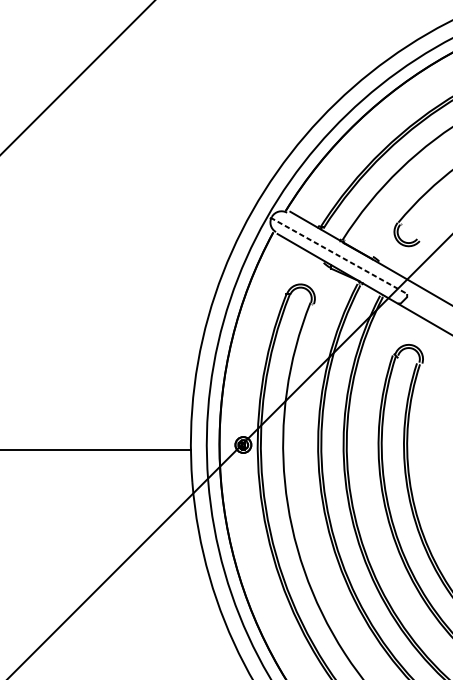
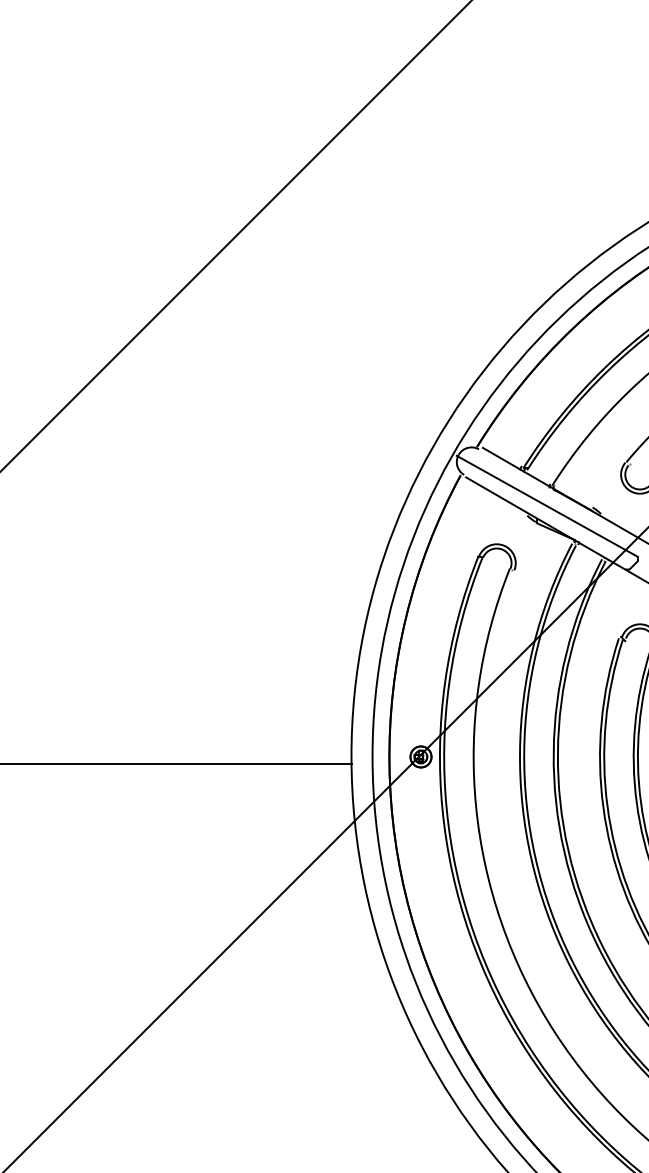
line: (338, 255) -> (547, 506), dashed -> solid

